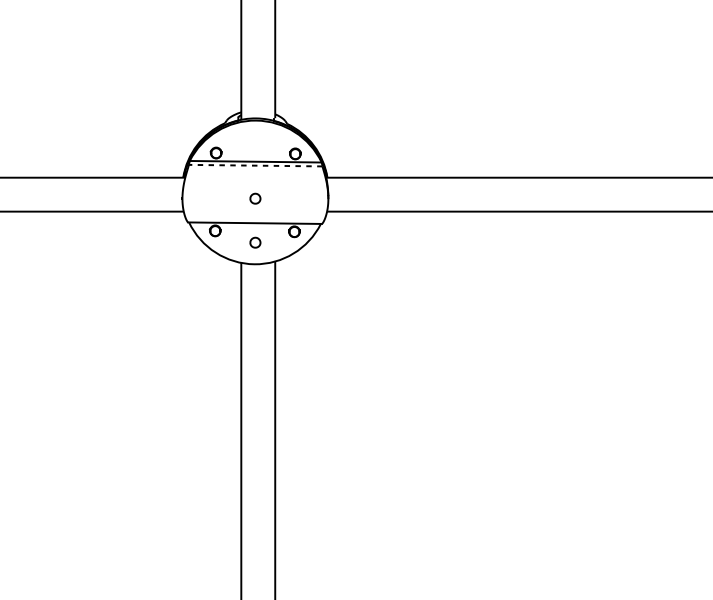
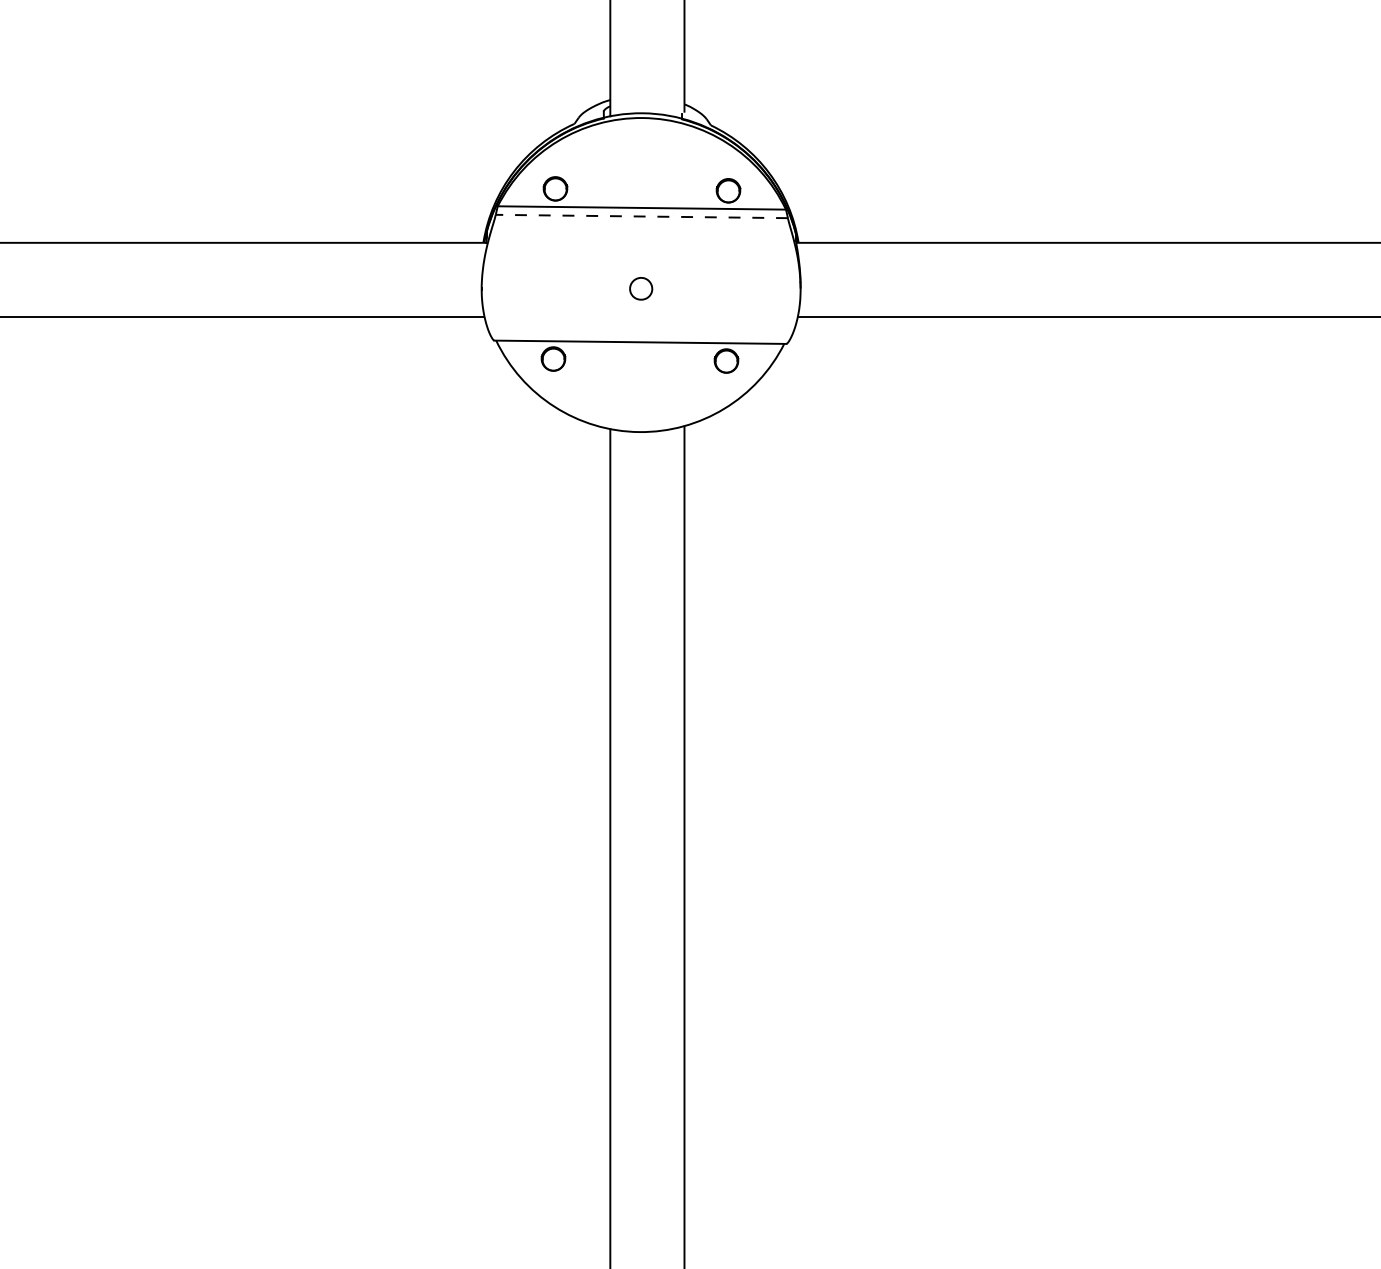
part: (255, 242) -> (641, 384), removed

